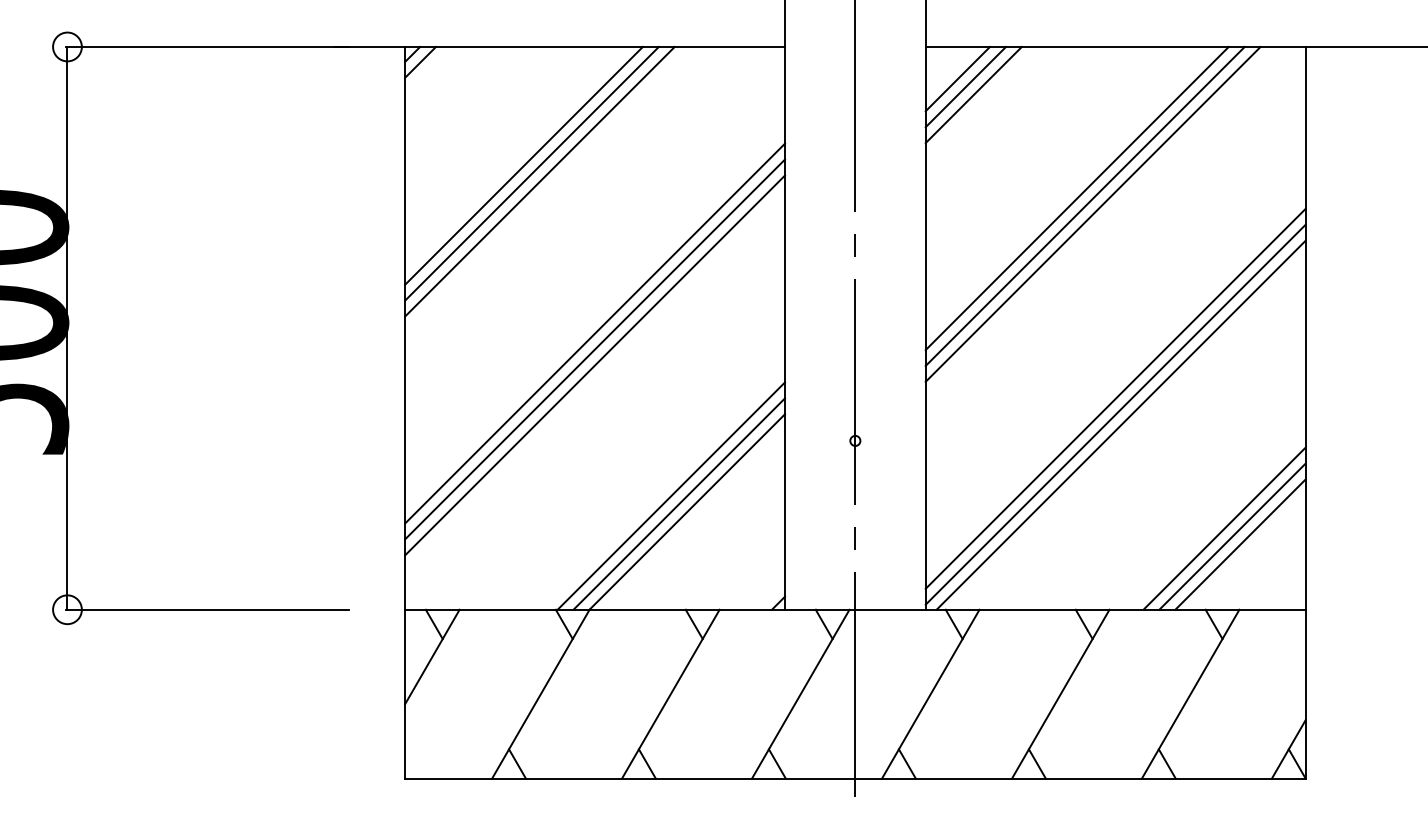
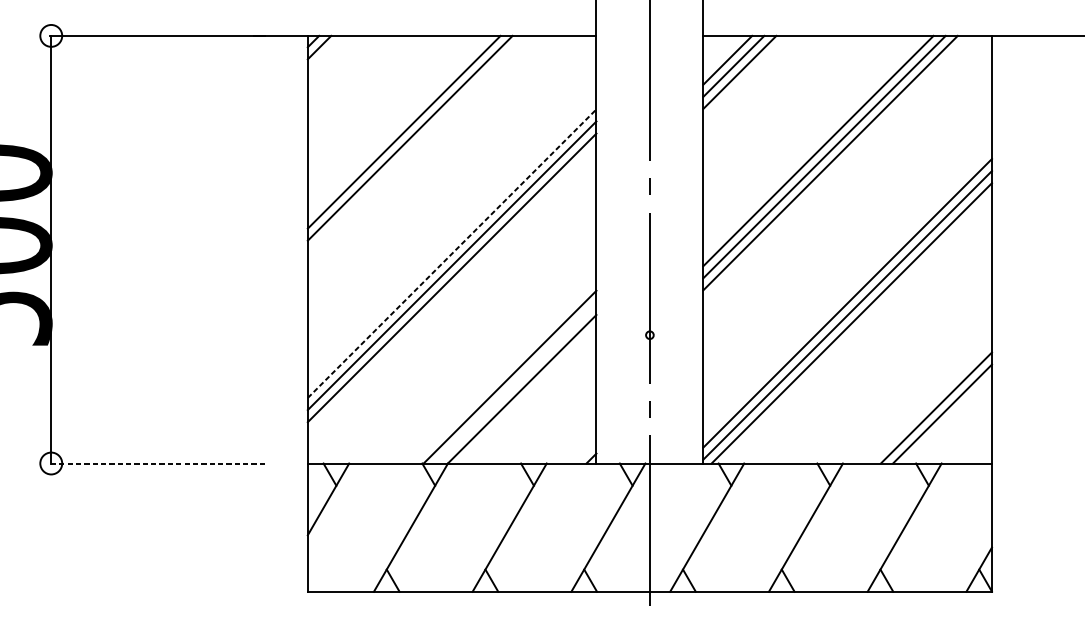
line: (523, 165) -> (397, 125), removed
line: (595, 333) -> (452, 253), solid -> dashed
line: (679, 503) -> (516, 382), removed
line: (1224, 528) -> (930, 401), removed
line: (207, 609) -> (157, 463), solid -> dashed

